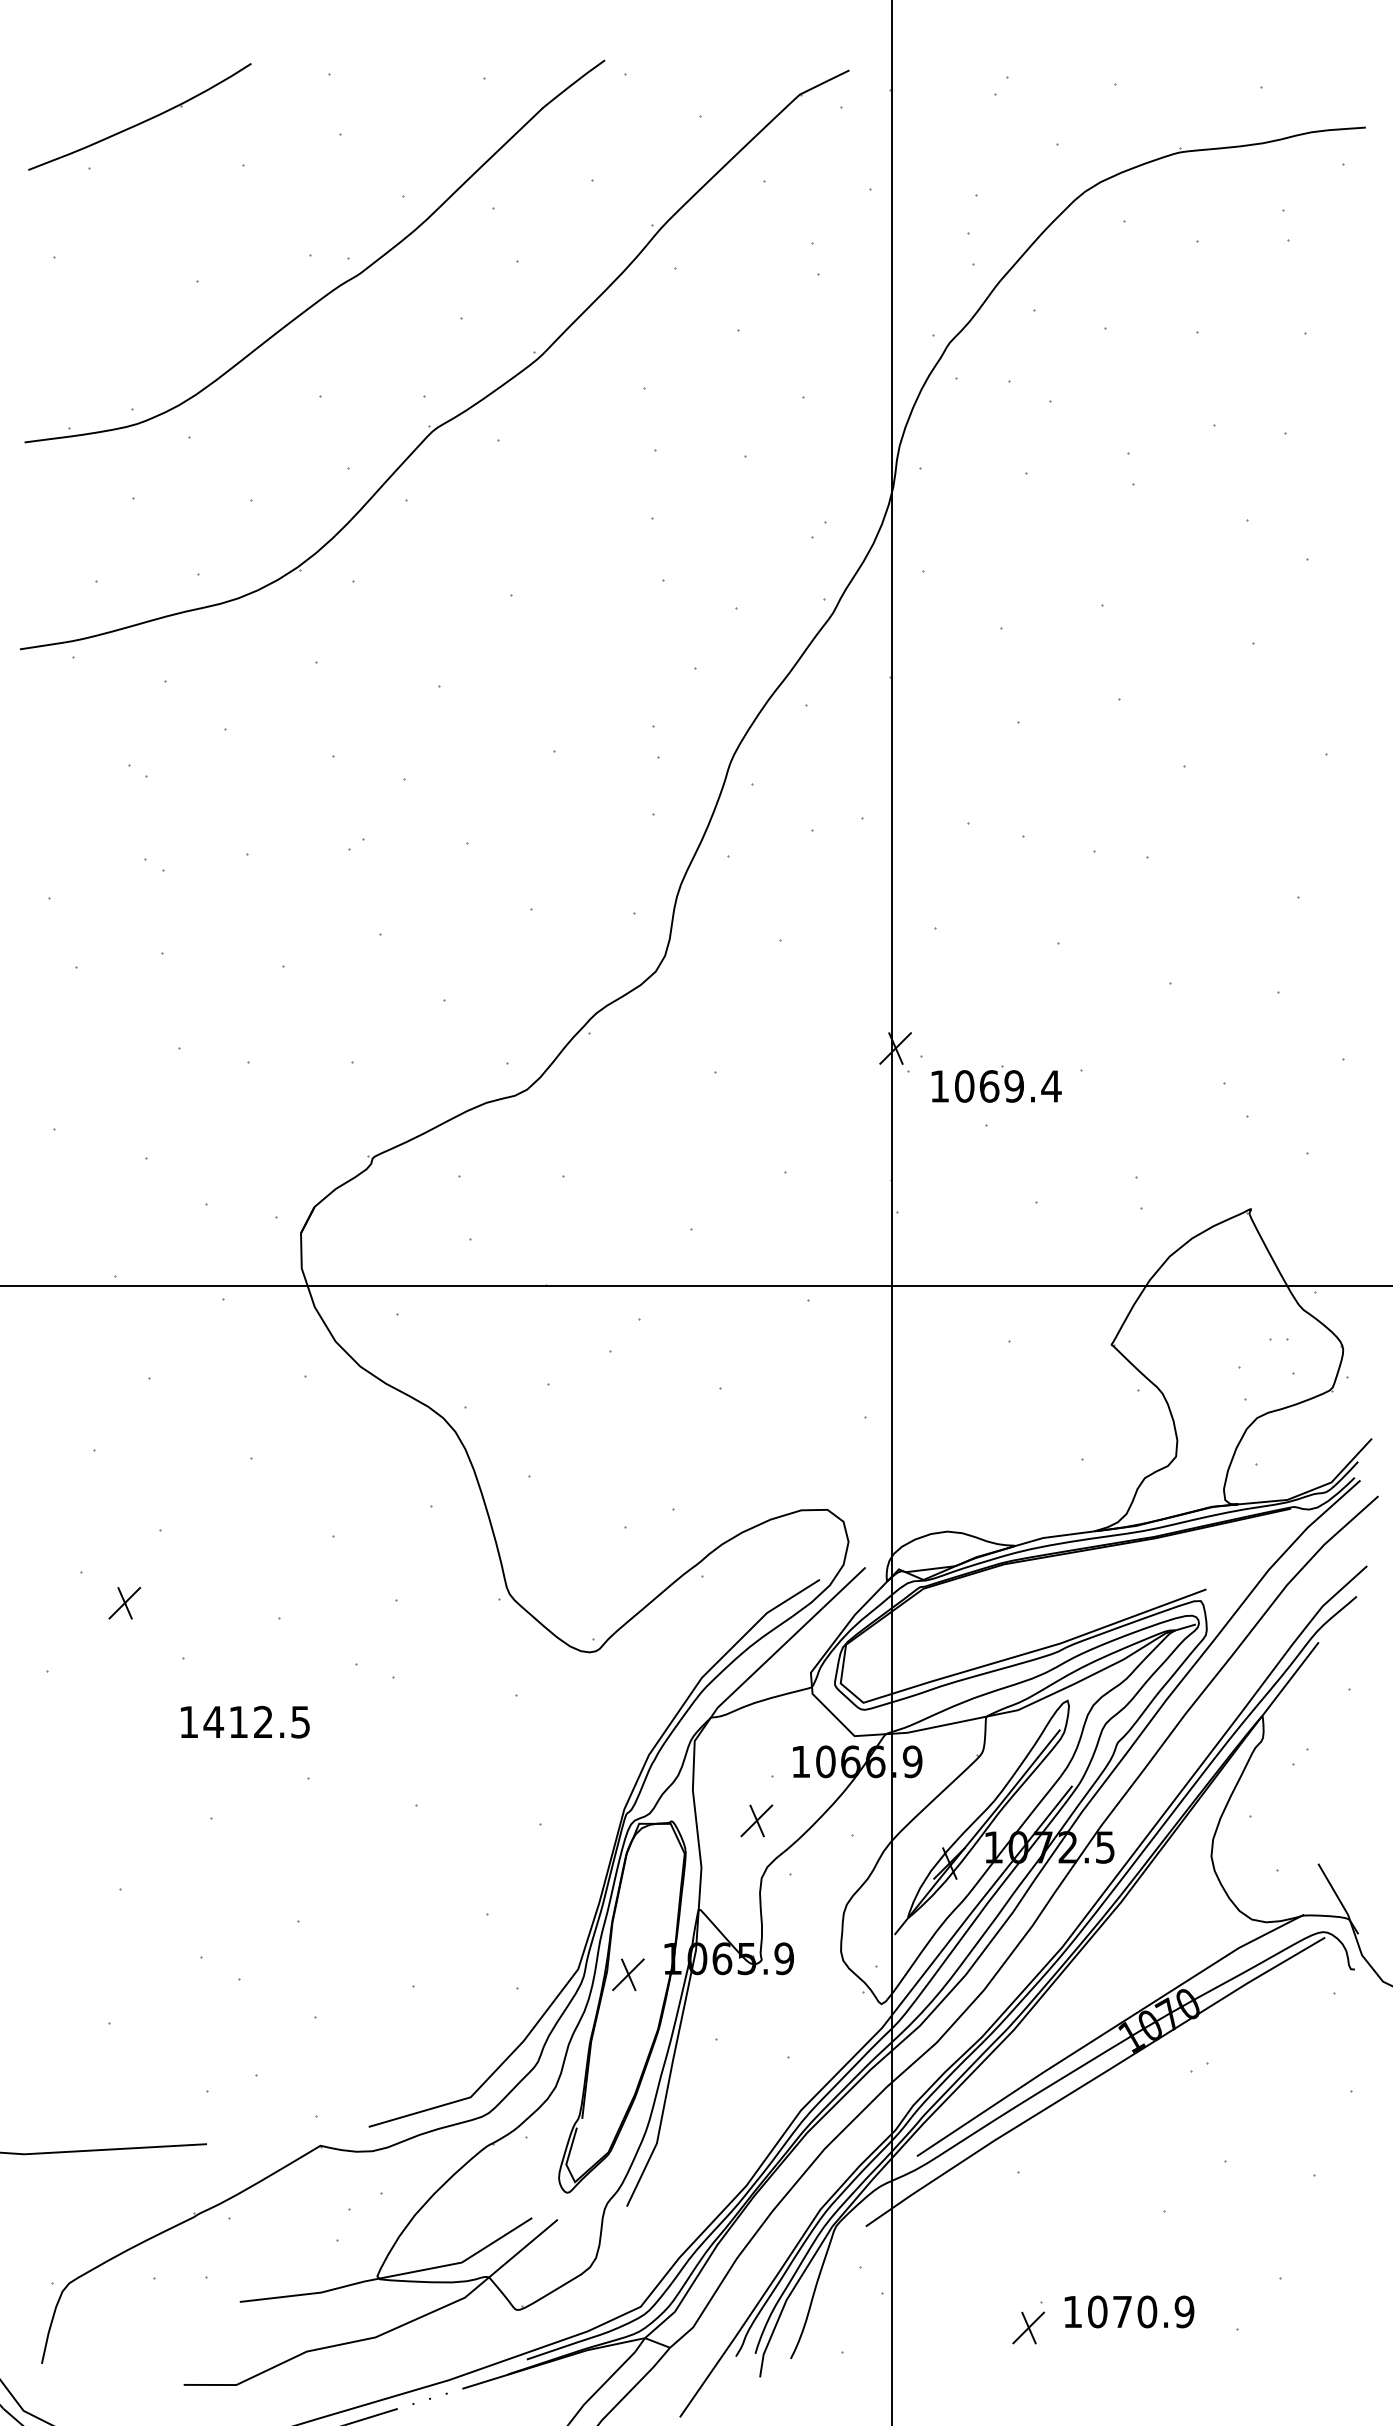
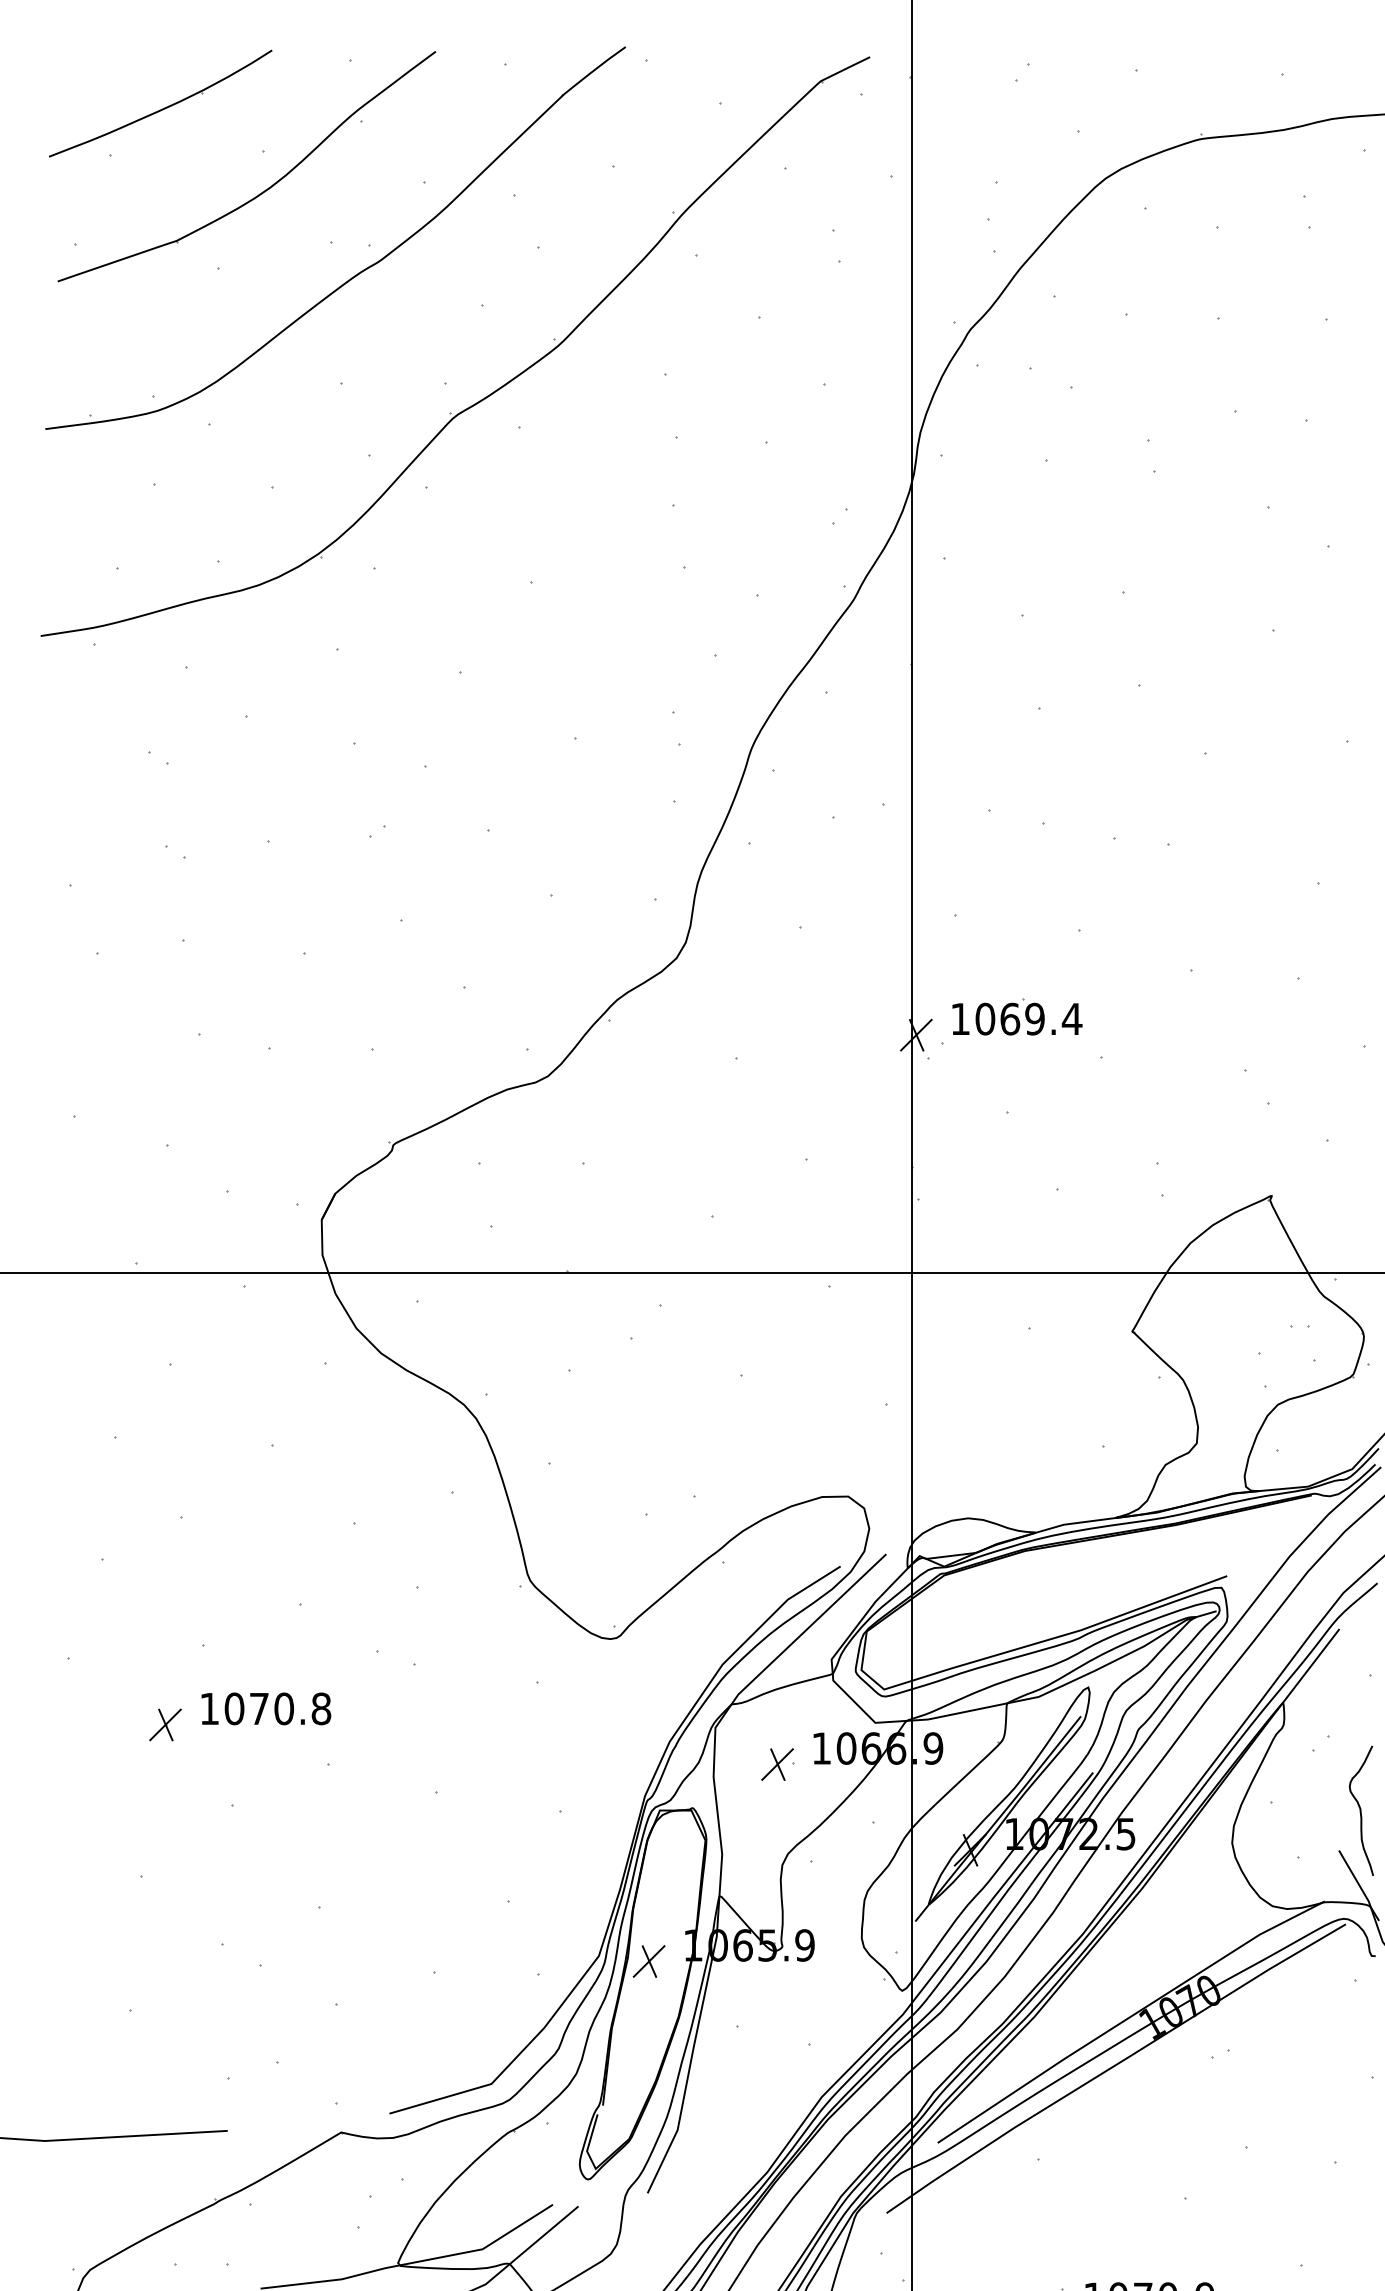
part: (243, 203) -> (264, 190), added
part: (996, 1083) -> (1017, 1016), moved
part: (124, 1603) -> (165, 1725), moved
text: (256, 1721) -> (277, 1708), 1412.5 -> 1070.8
part: (756, 1820) -> (777, 1764), moved
curve: (1340, 1824) -> (1361, 1811), added

